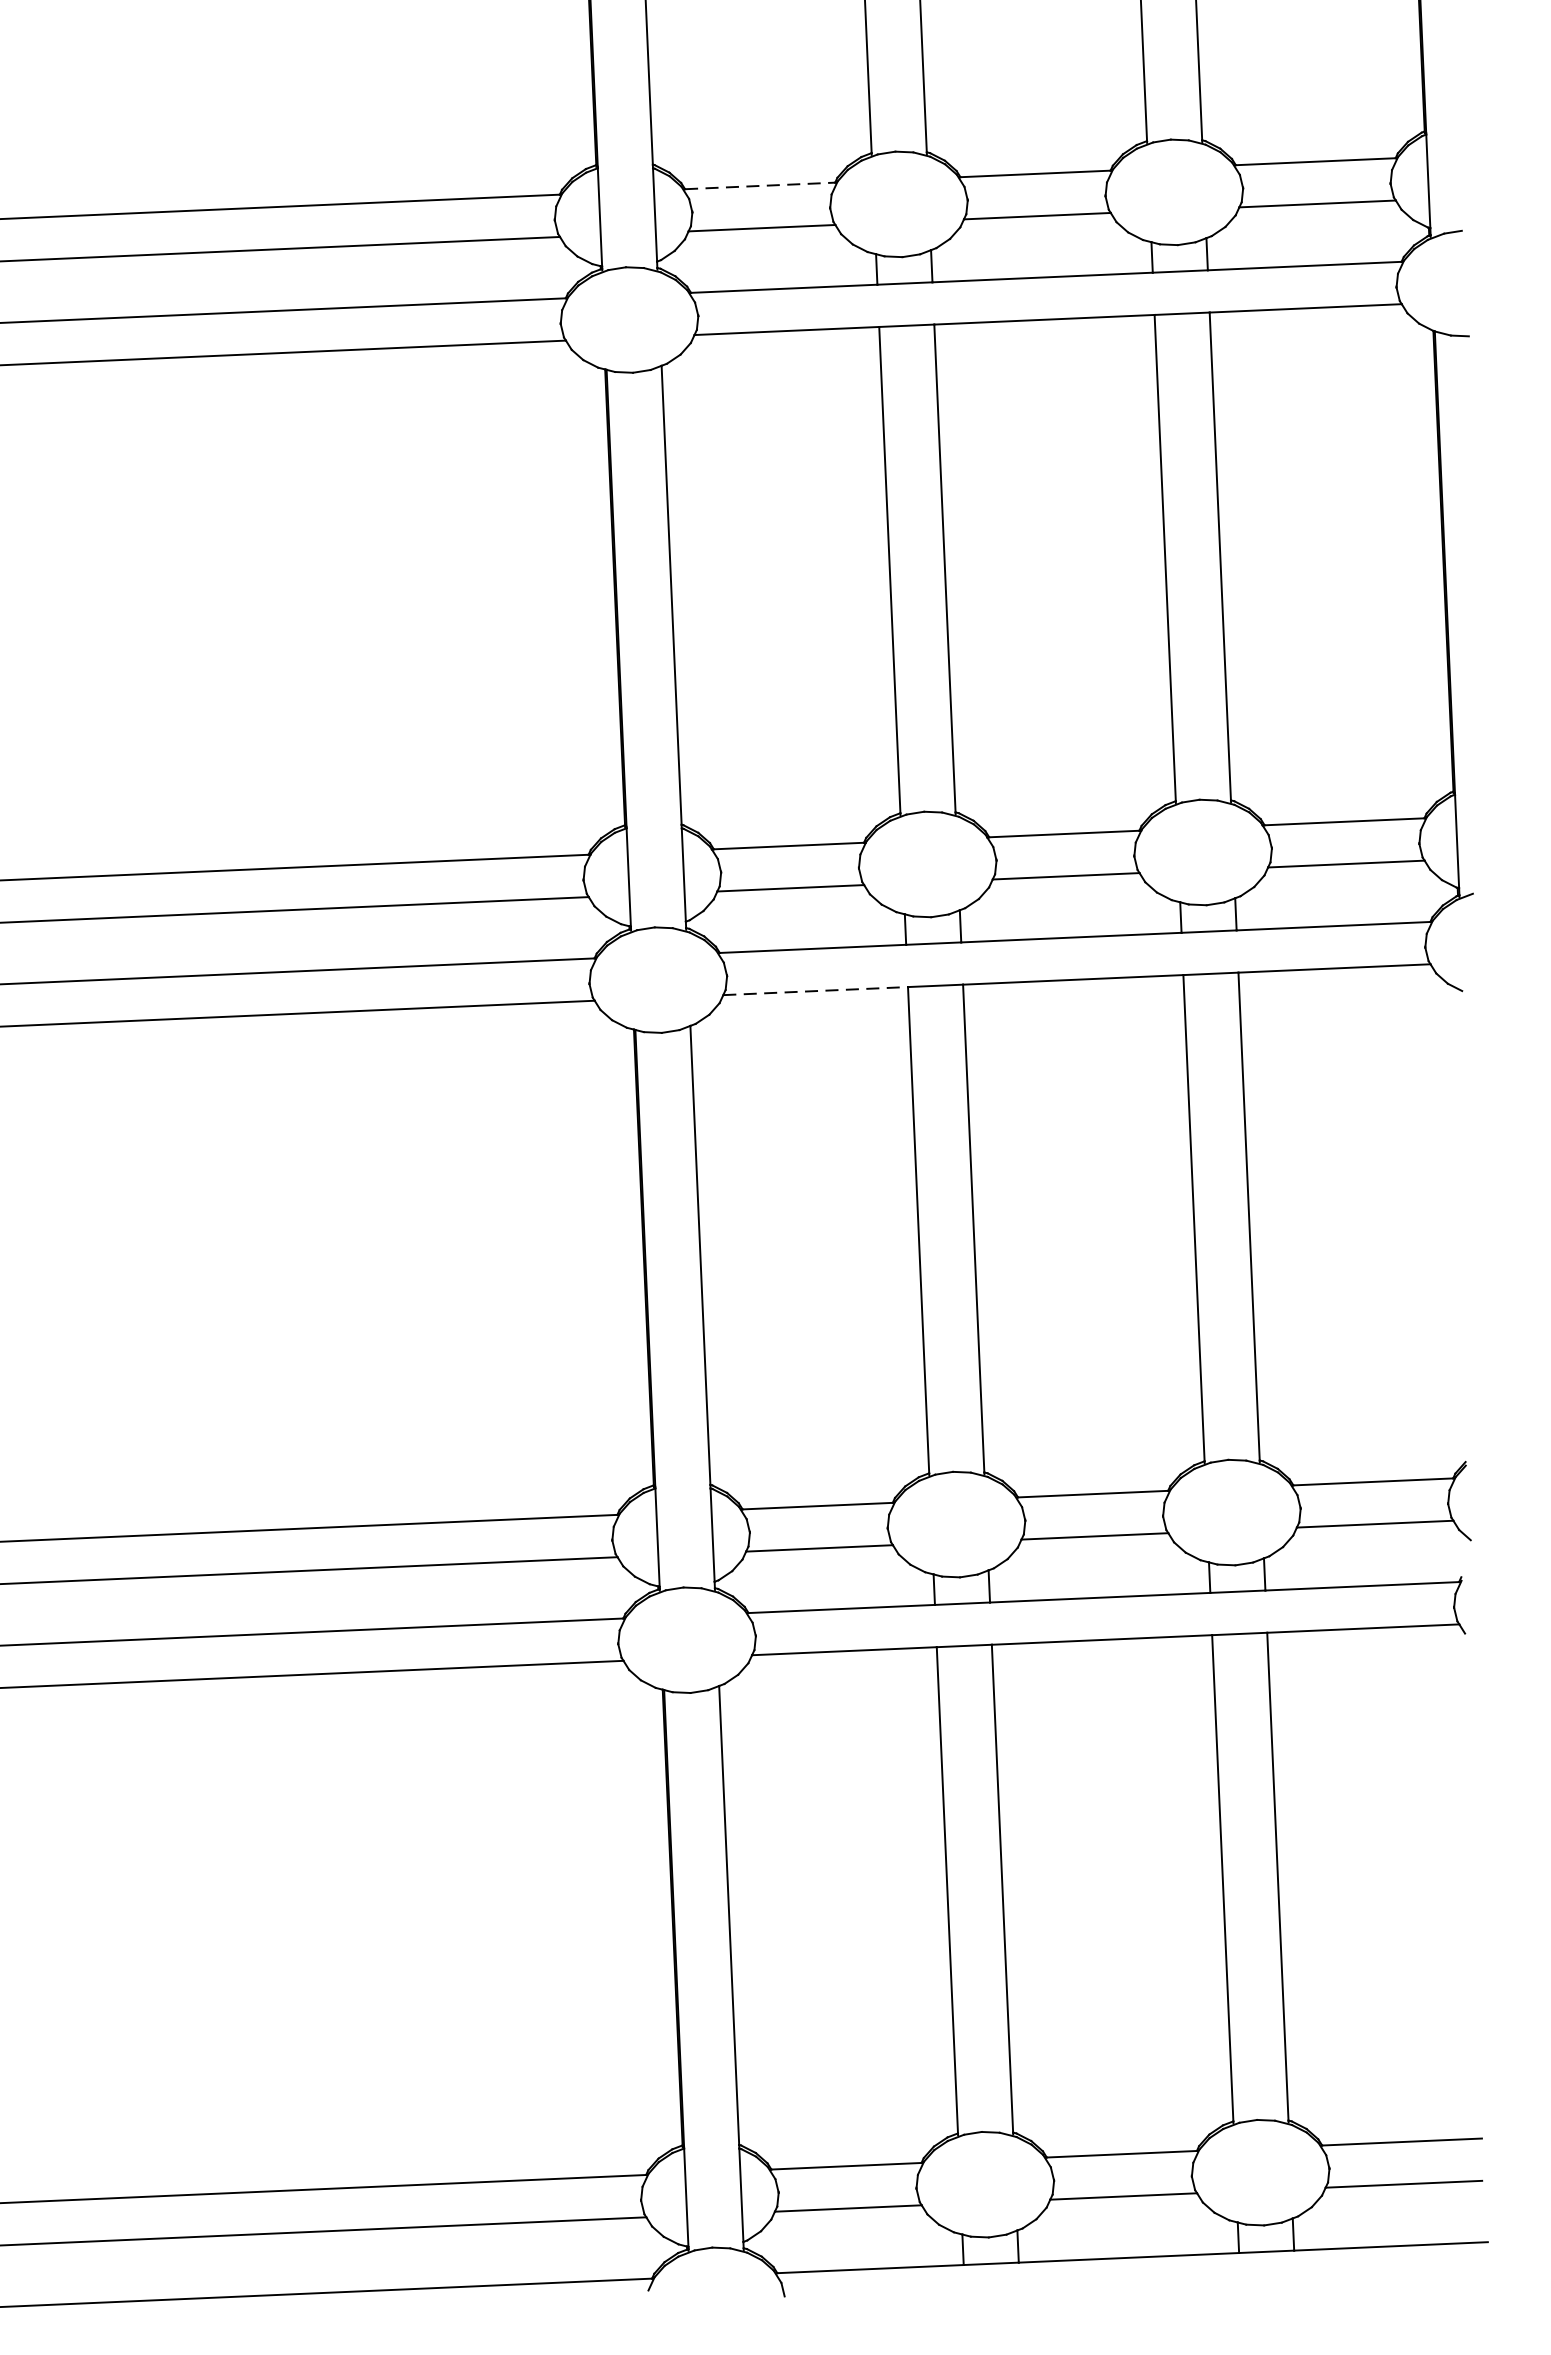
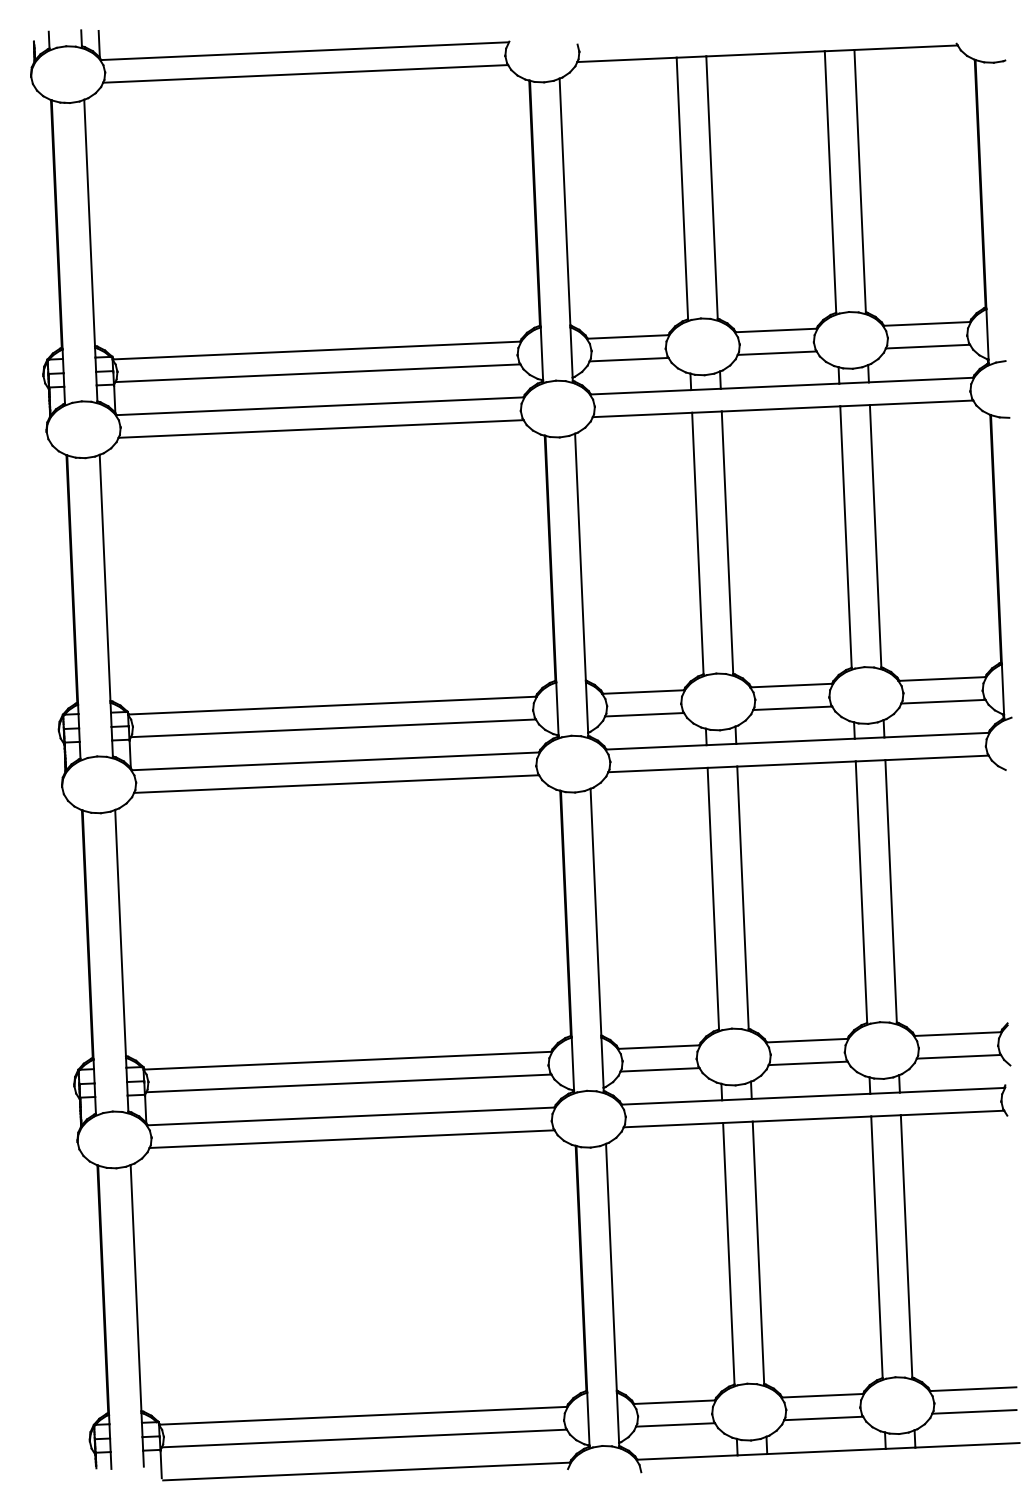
line: (760, 185) -> (628, 336), dashed -> solid
line: (814, 991) -> (657, 770), dashed -> solid

